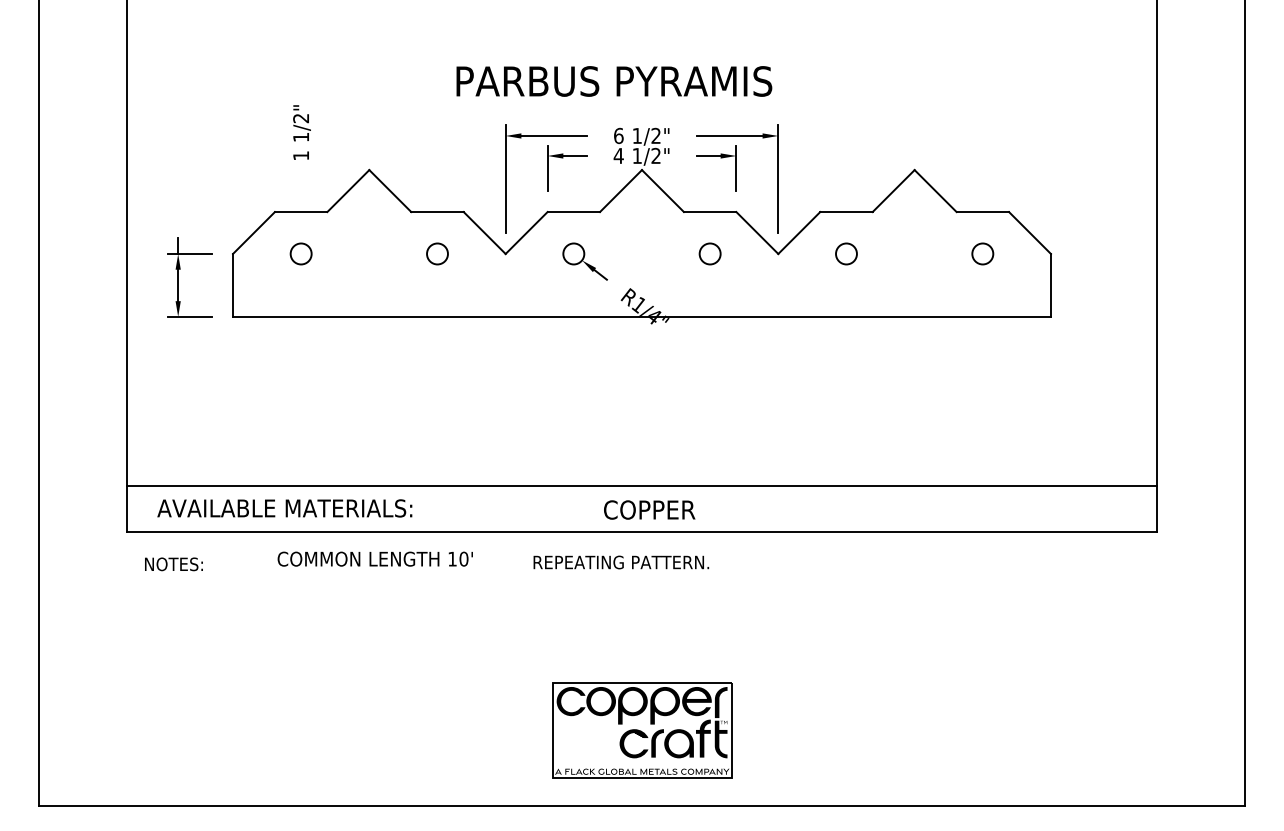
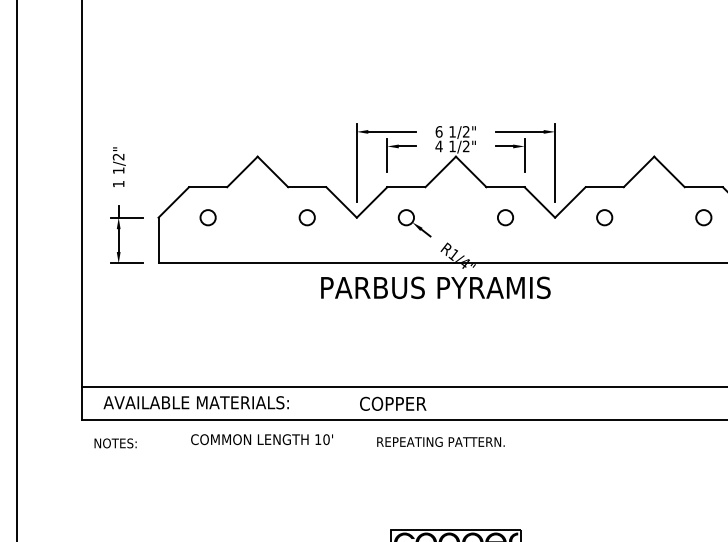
text: (614, 81) -> (435, 287), moved
text: (301, 132) -> (118, 167), moved
text: (649, 509) -> (393, 403), moved

